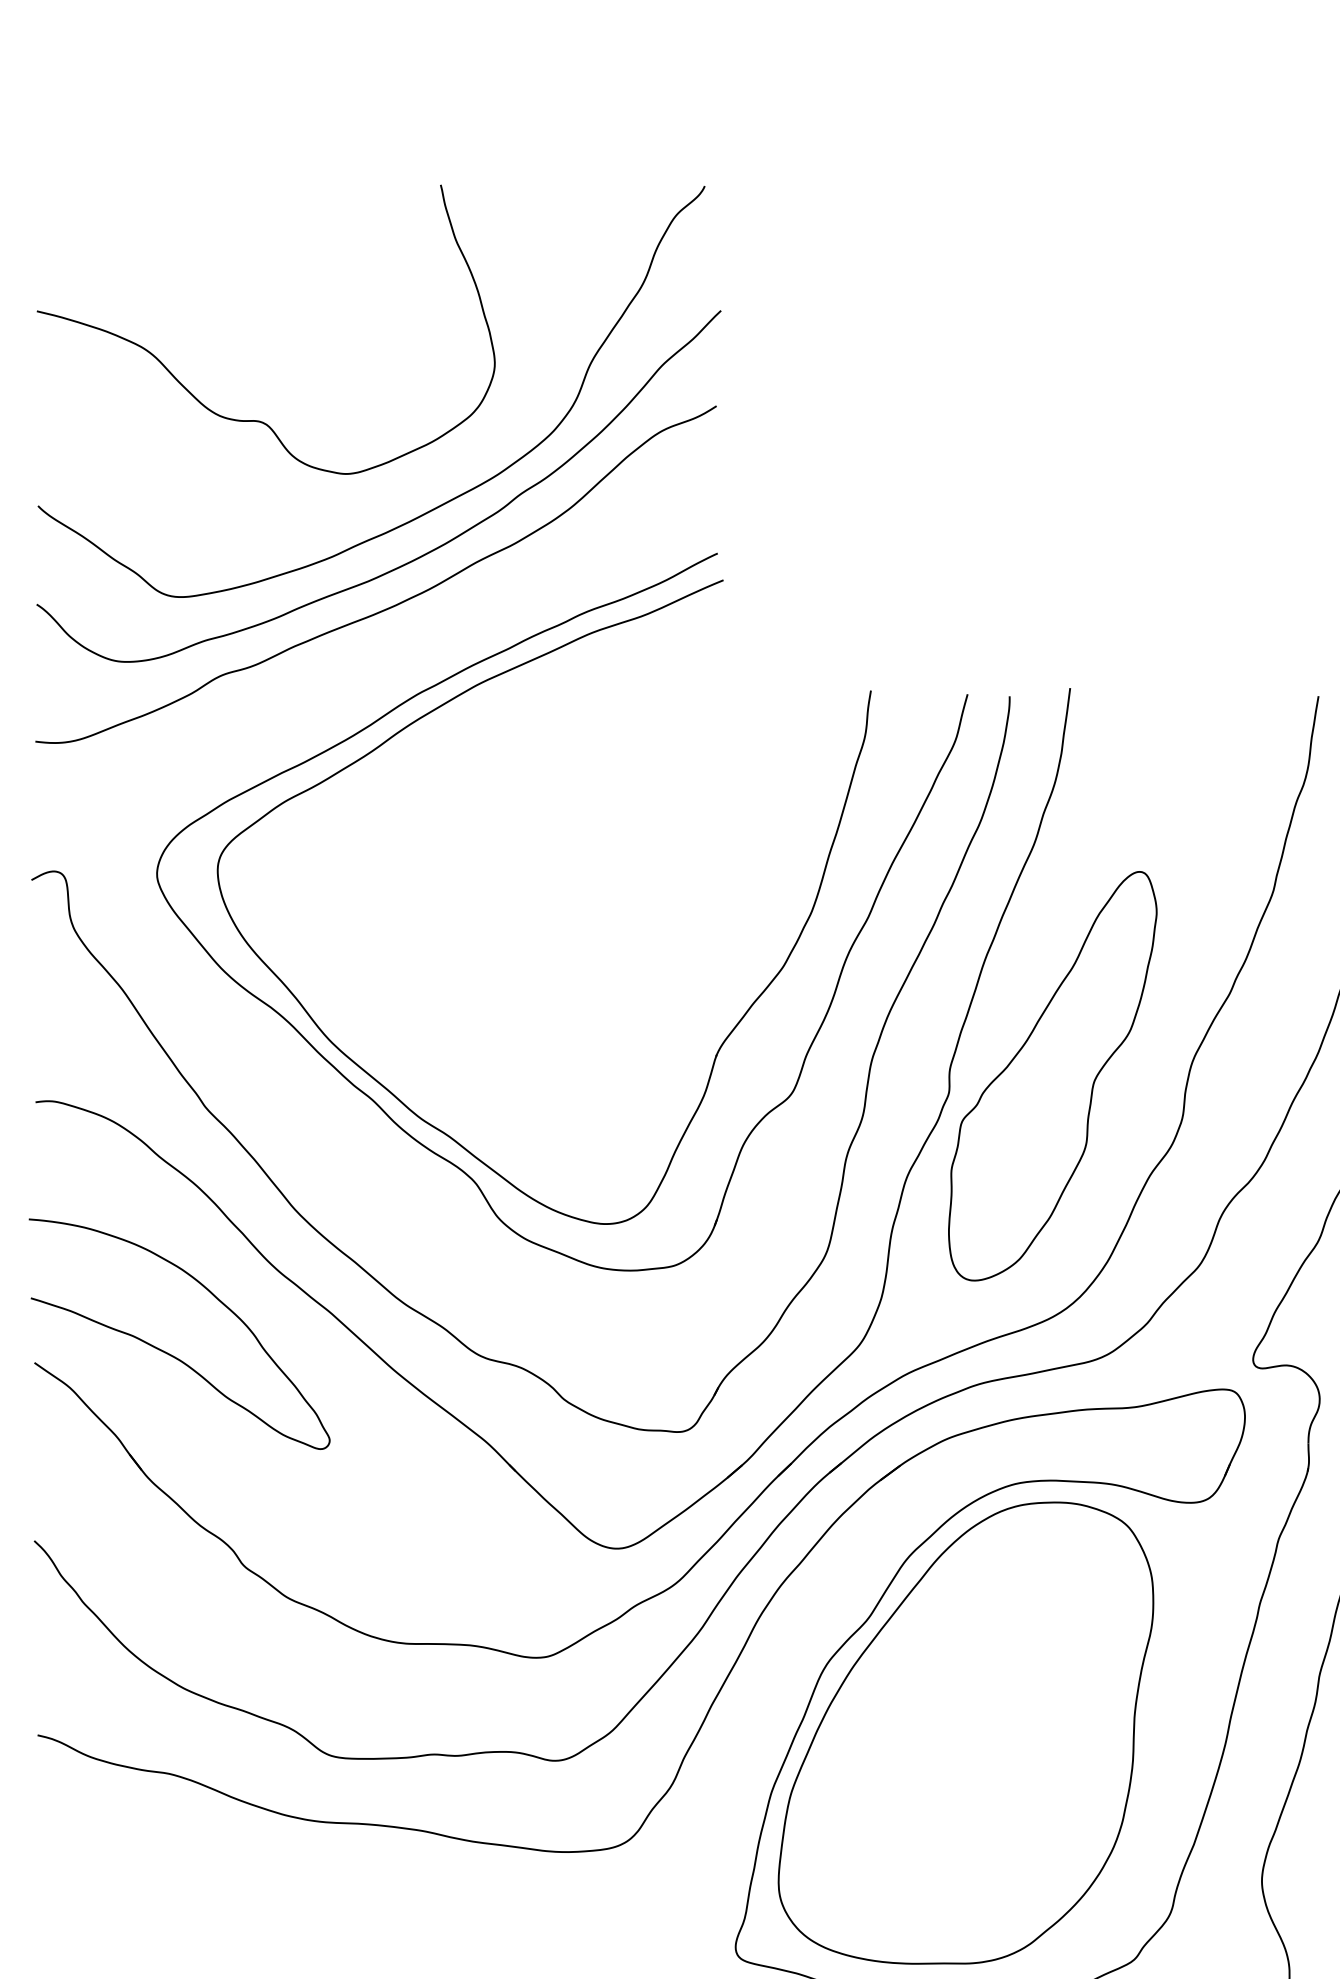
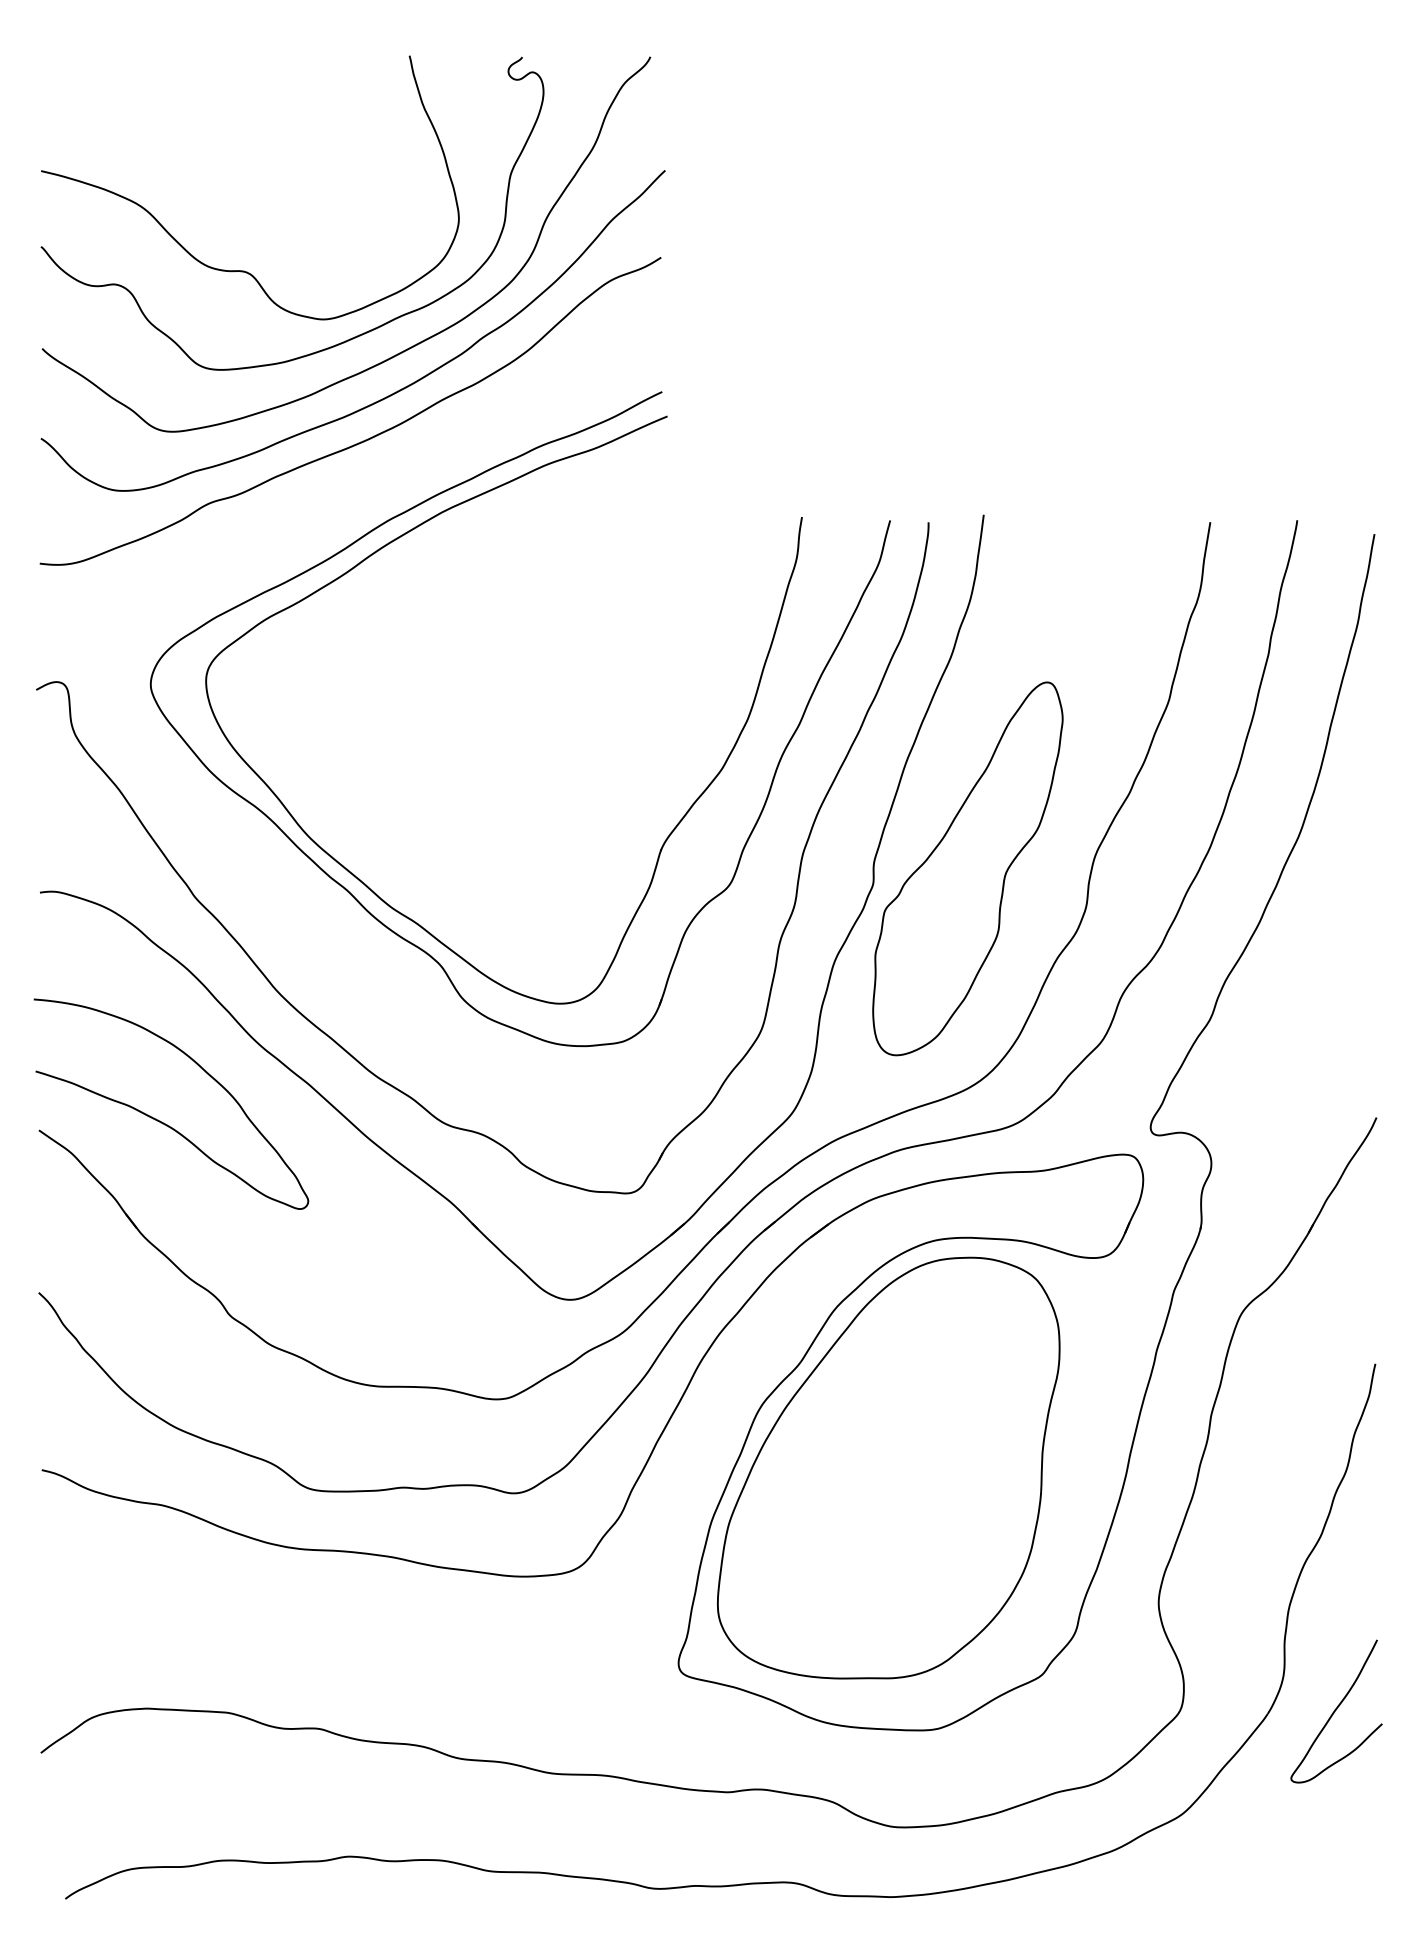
curve: (372, 495) -> (347, 339), added

